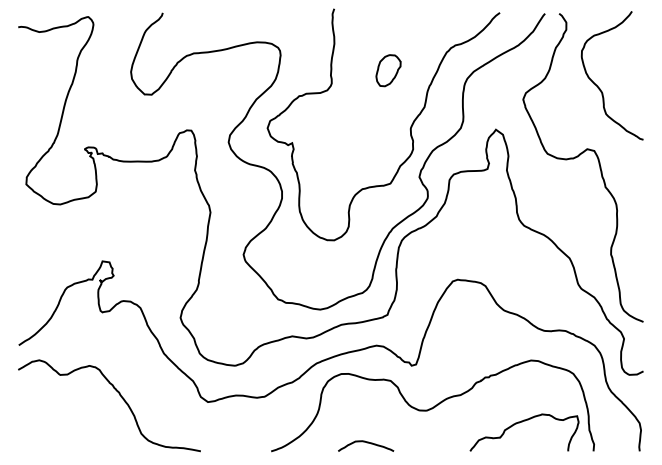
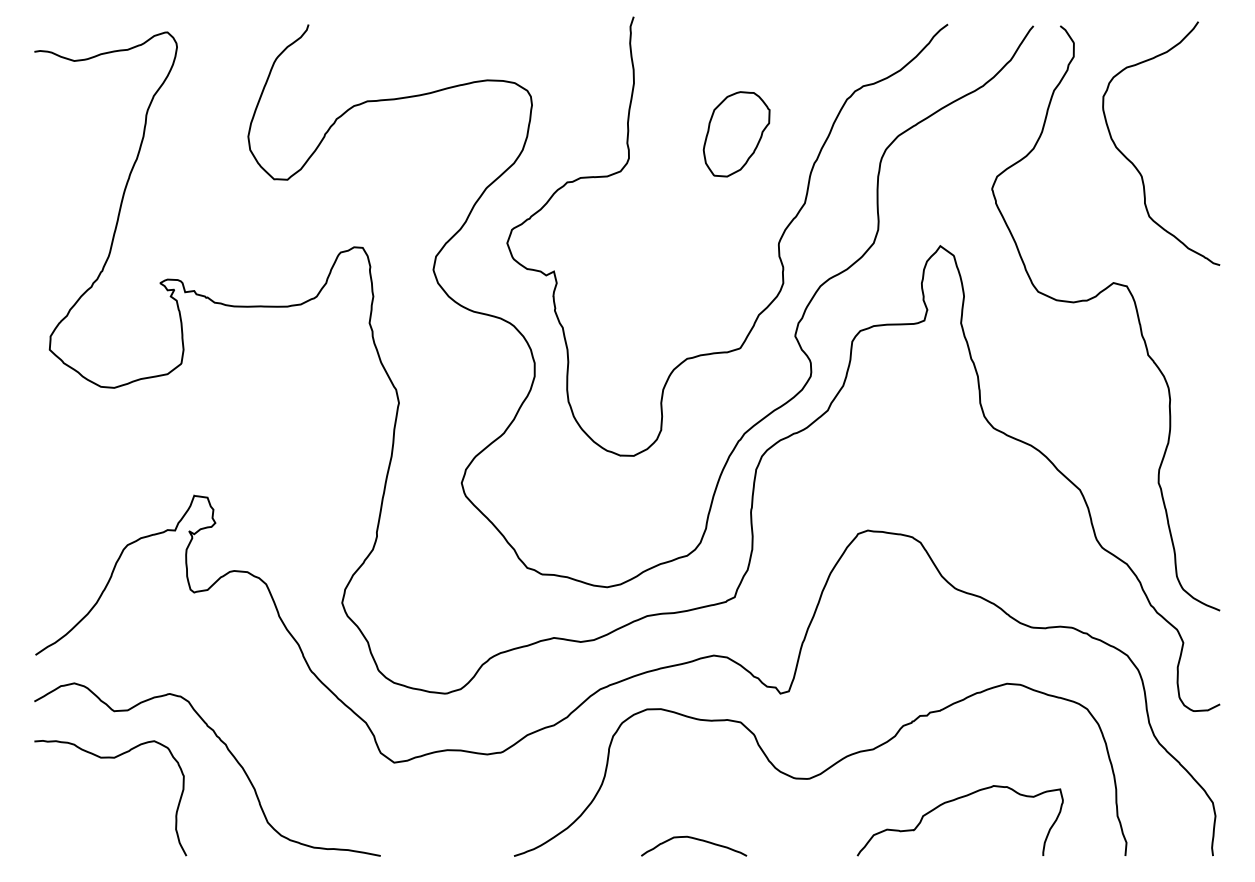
part: (388, 70) -> (736, 133), size x1.43
curve: (58, 400) -> (110, 759), added
curve: (522, 422) -> (956, 801), moved

